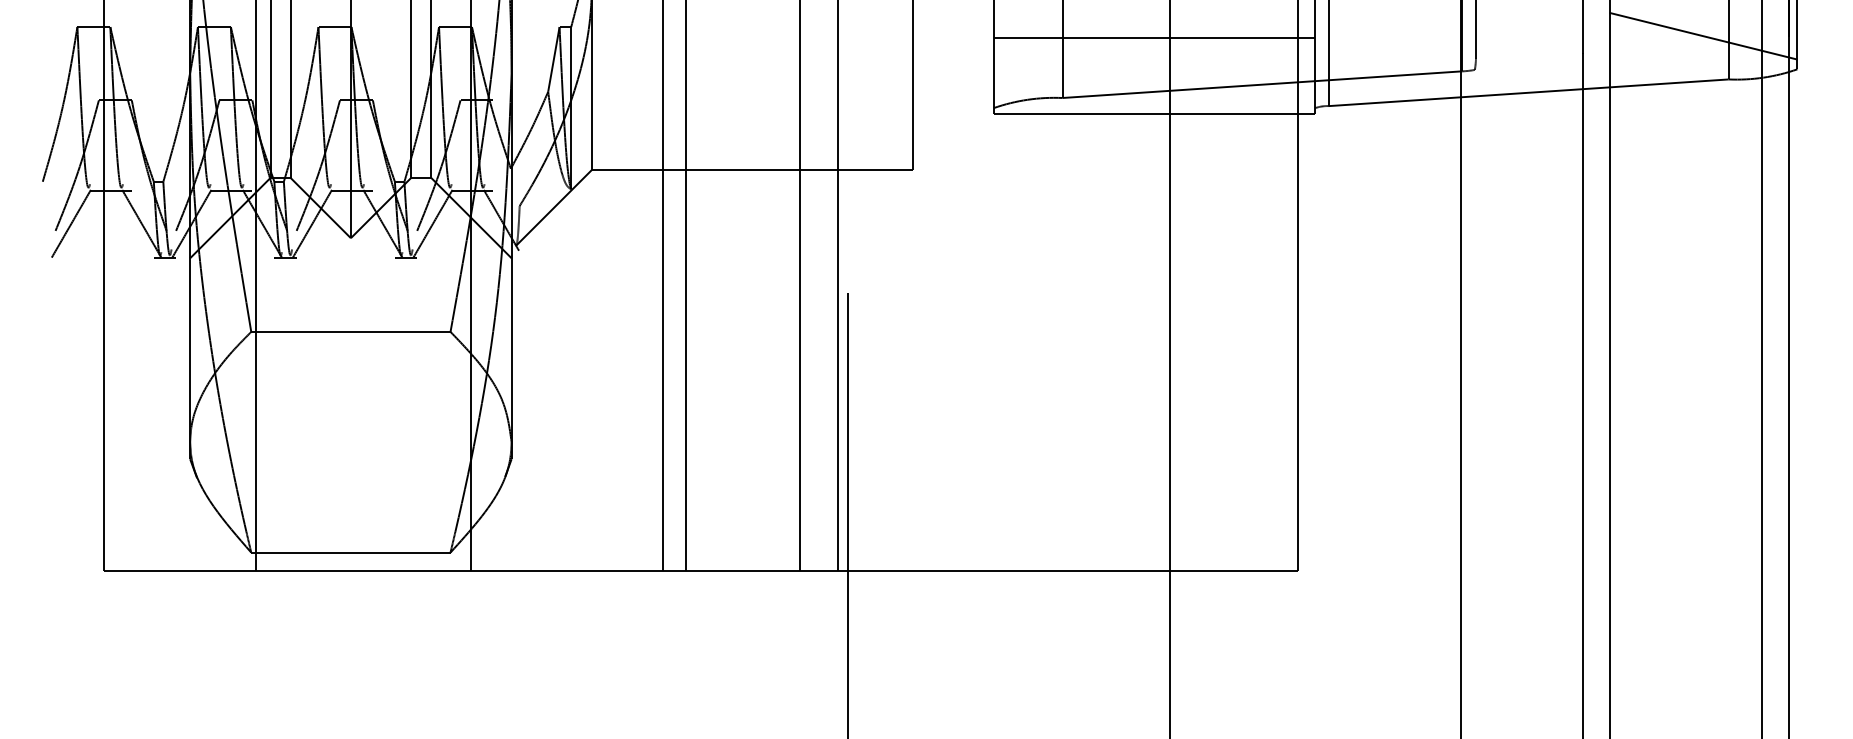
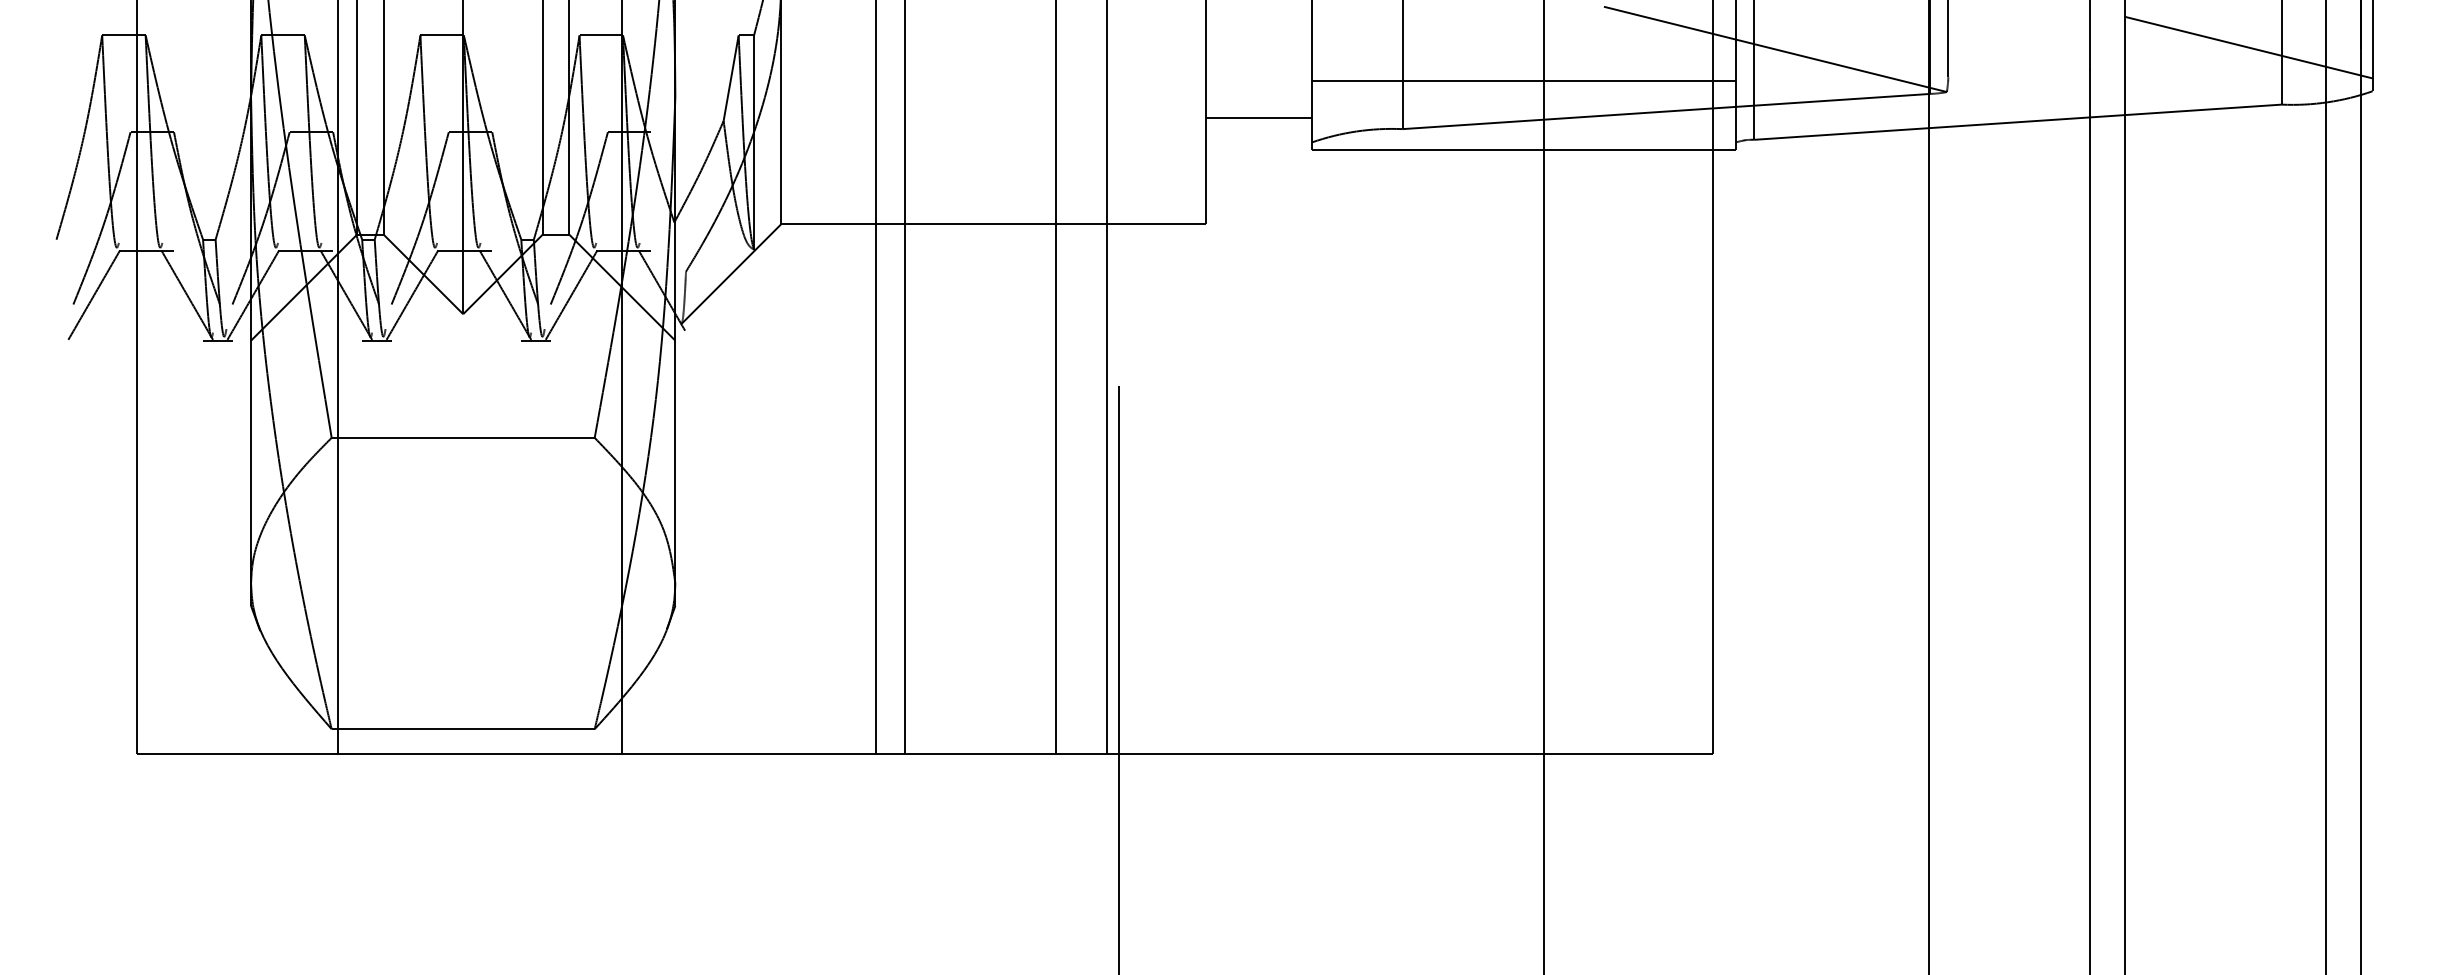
line: (1344, 37) -> (1774, 49), added
line: (1154, 38) -> (1523, 80), moved
line: (953, 89) -> (1258, 117), added

